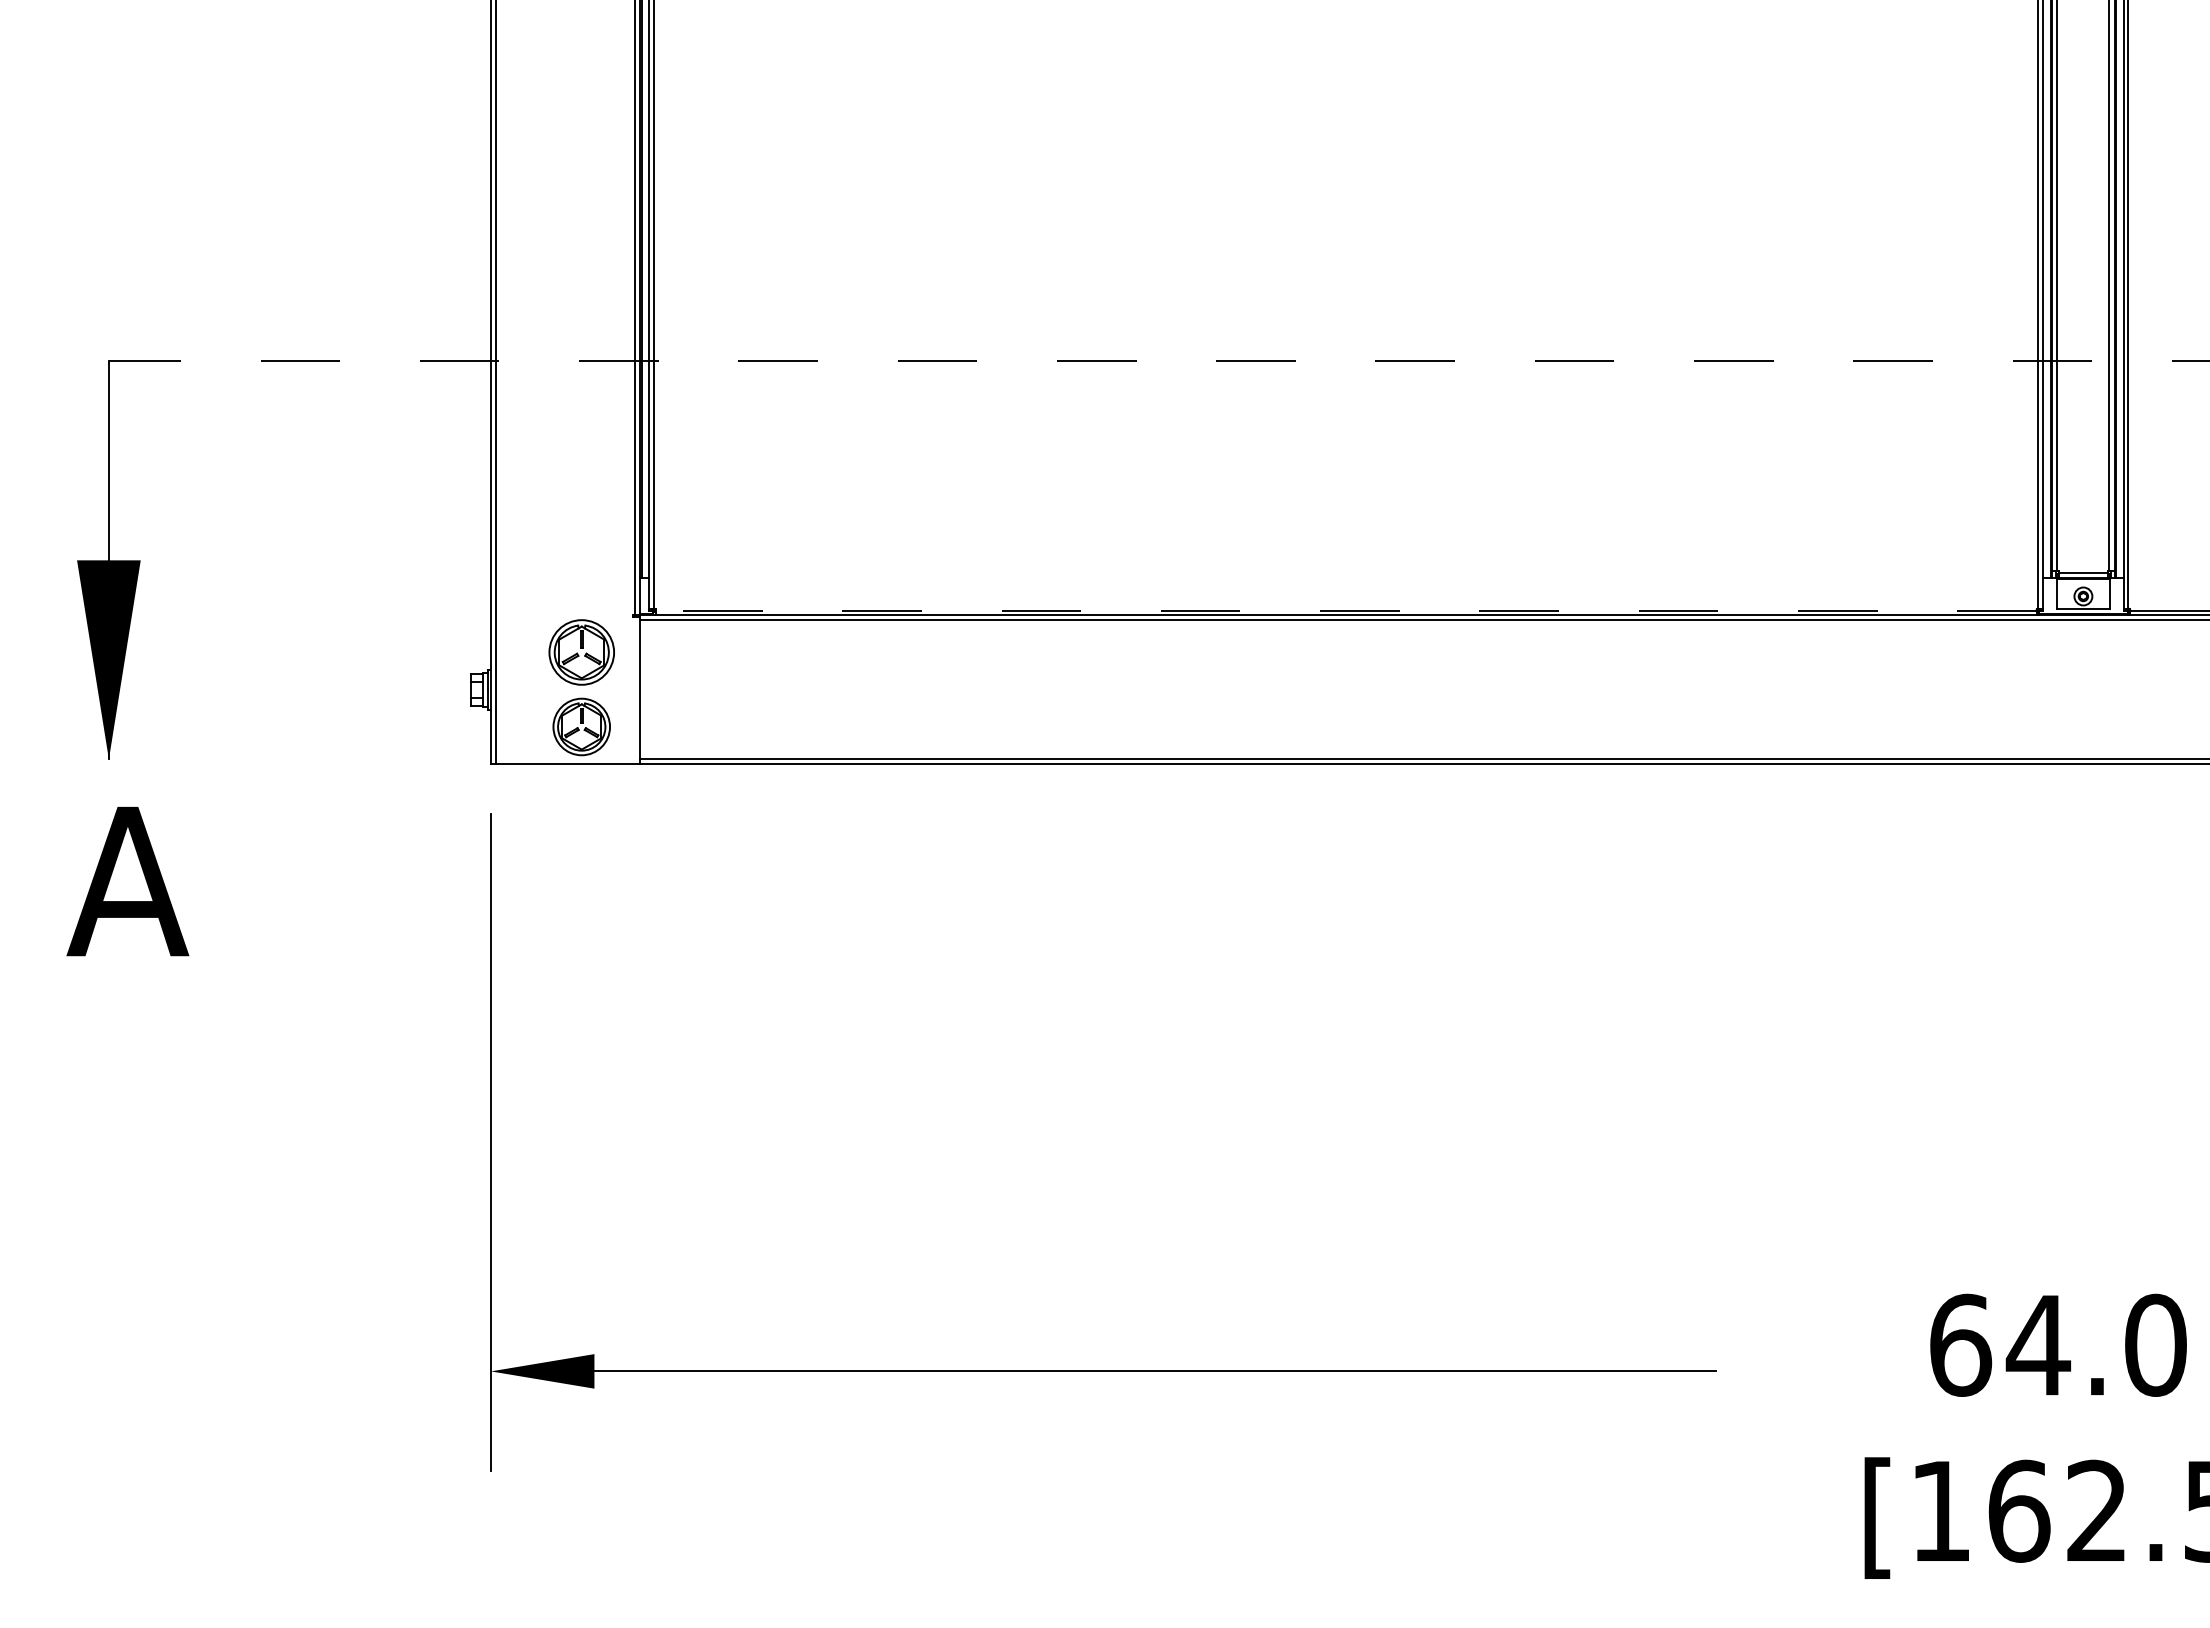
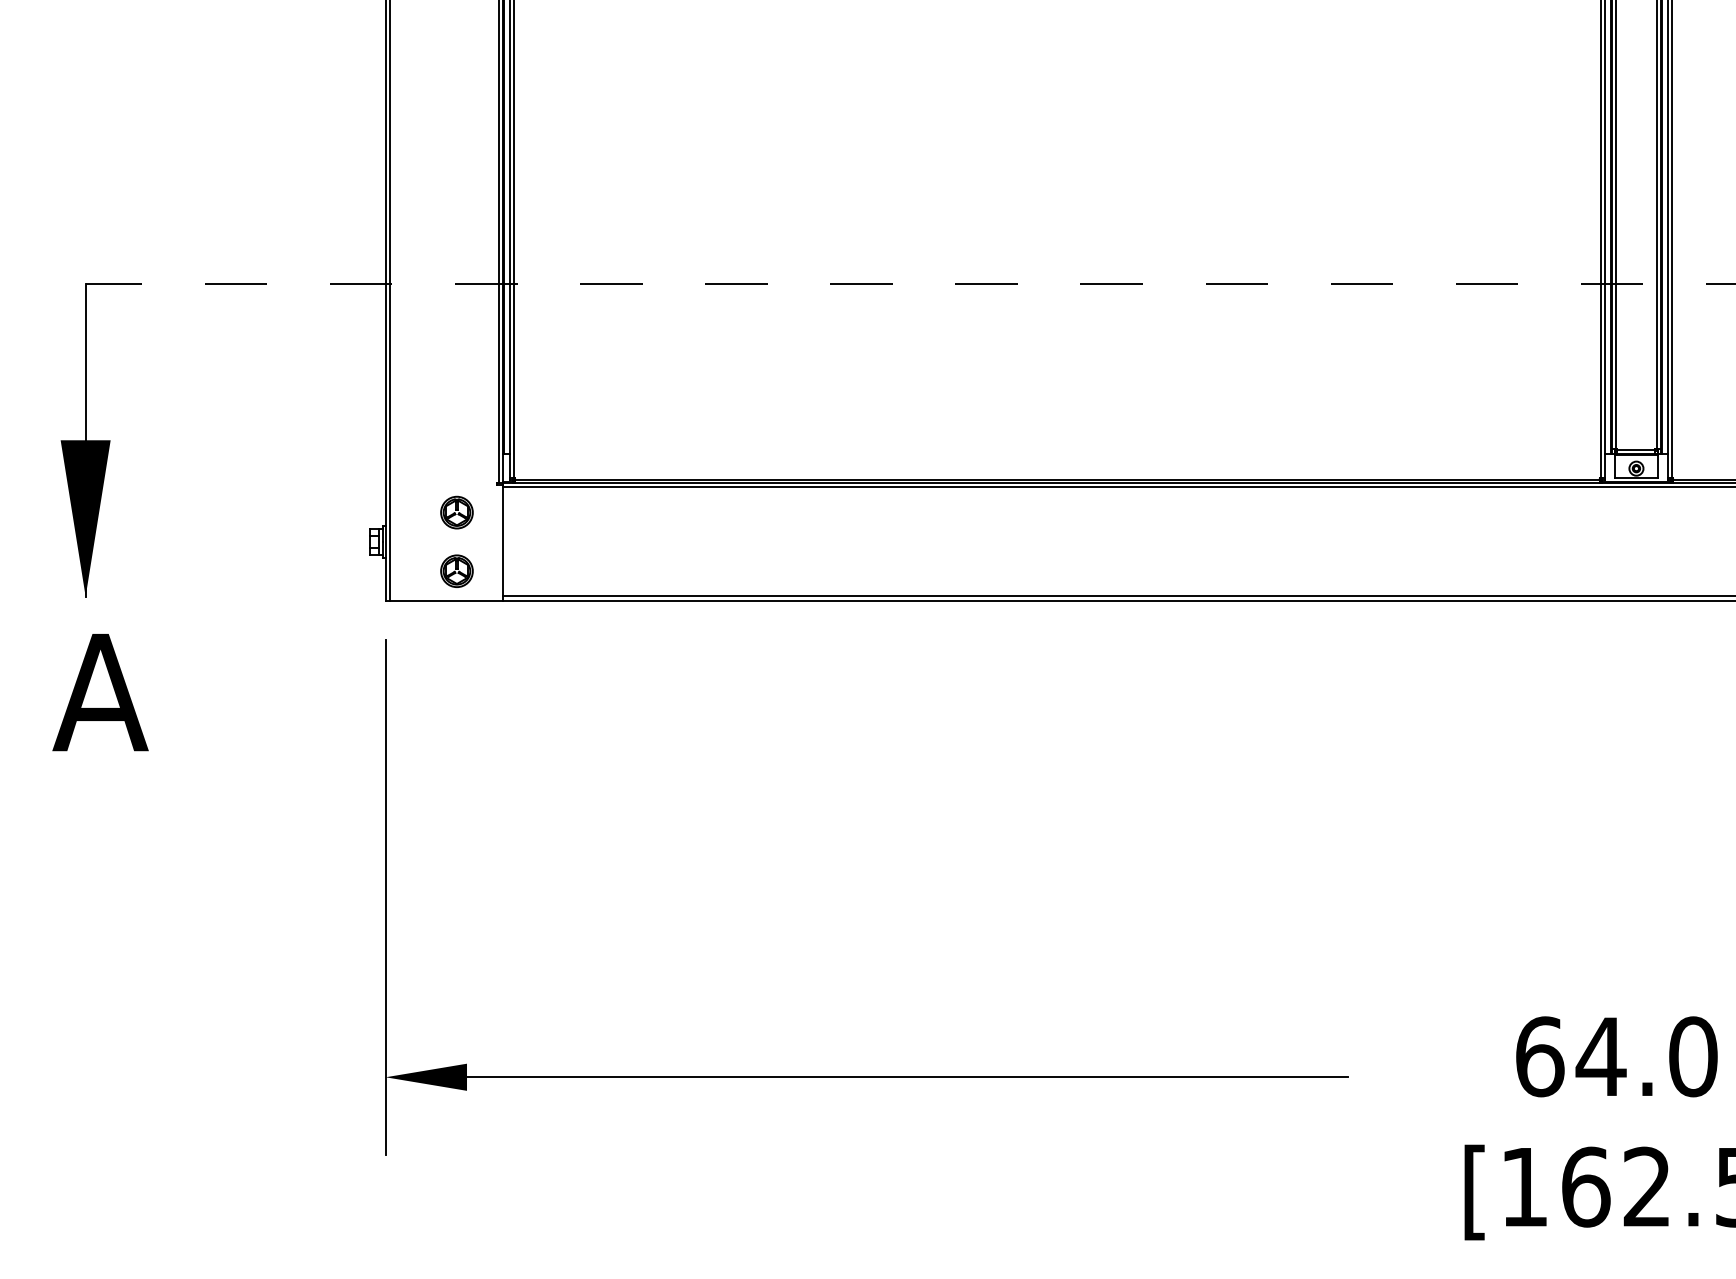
line: (1346, 610) -> (1057, 479), dashed -> solid
part: (581, 652) -> (456, 512), size x0.62
part: (581, 727) -> (456, 571), size x0.71

